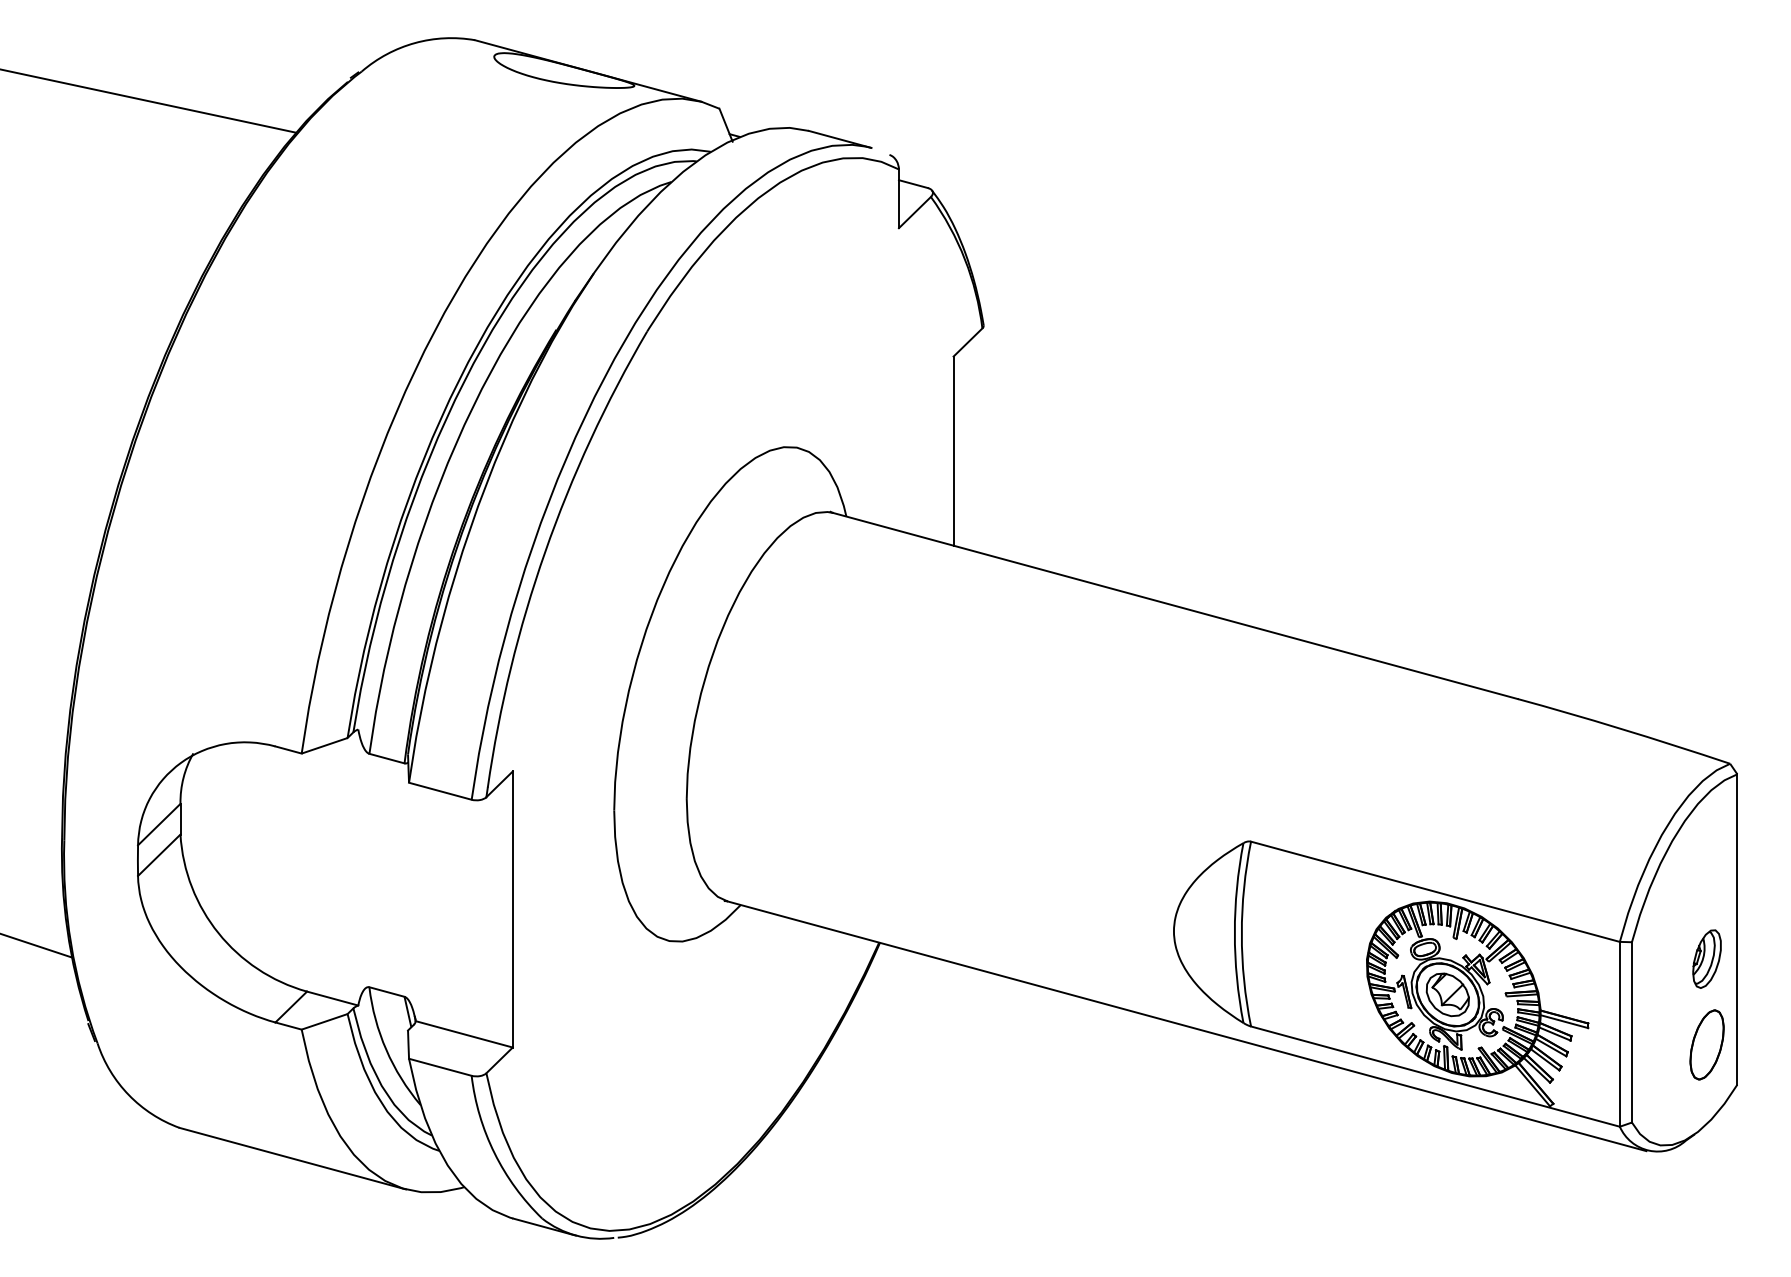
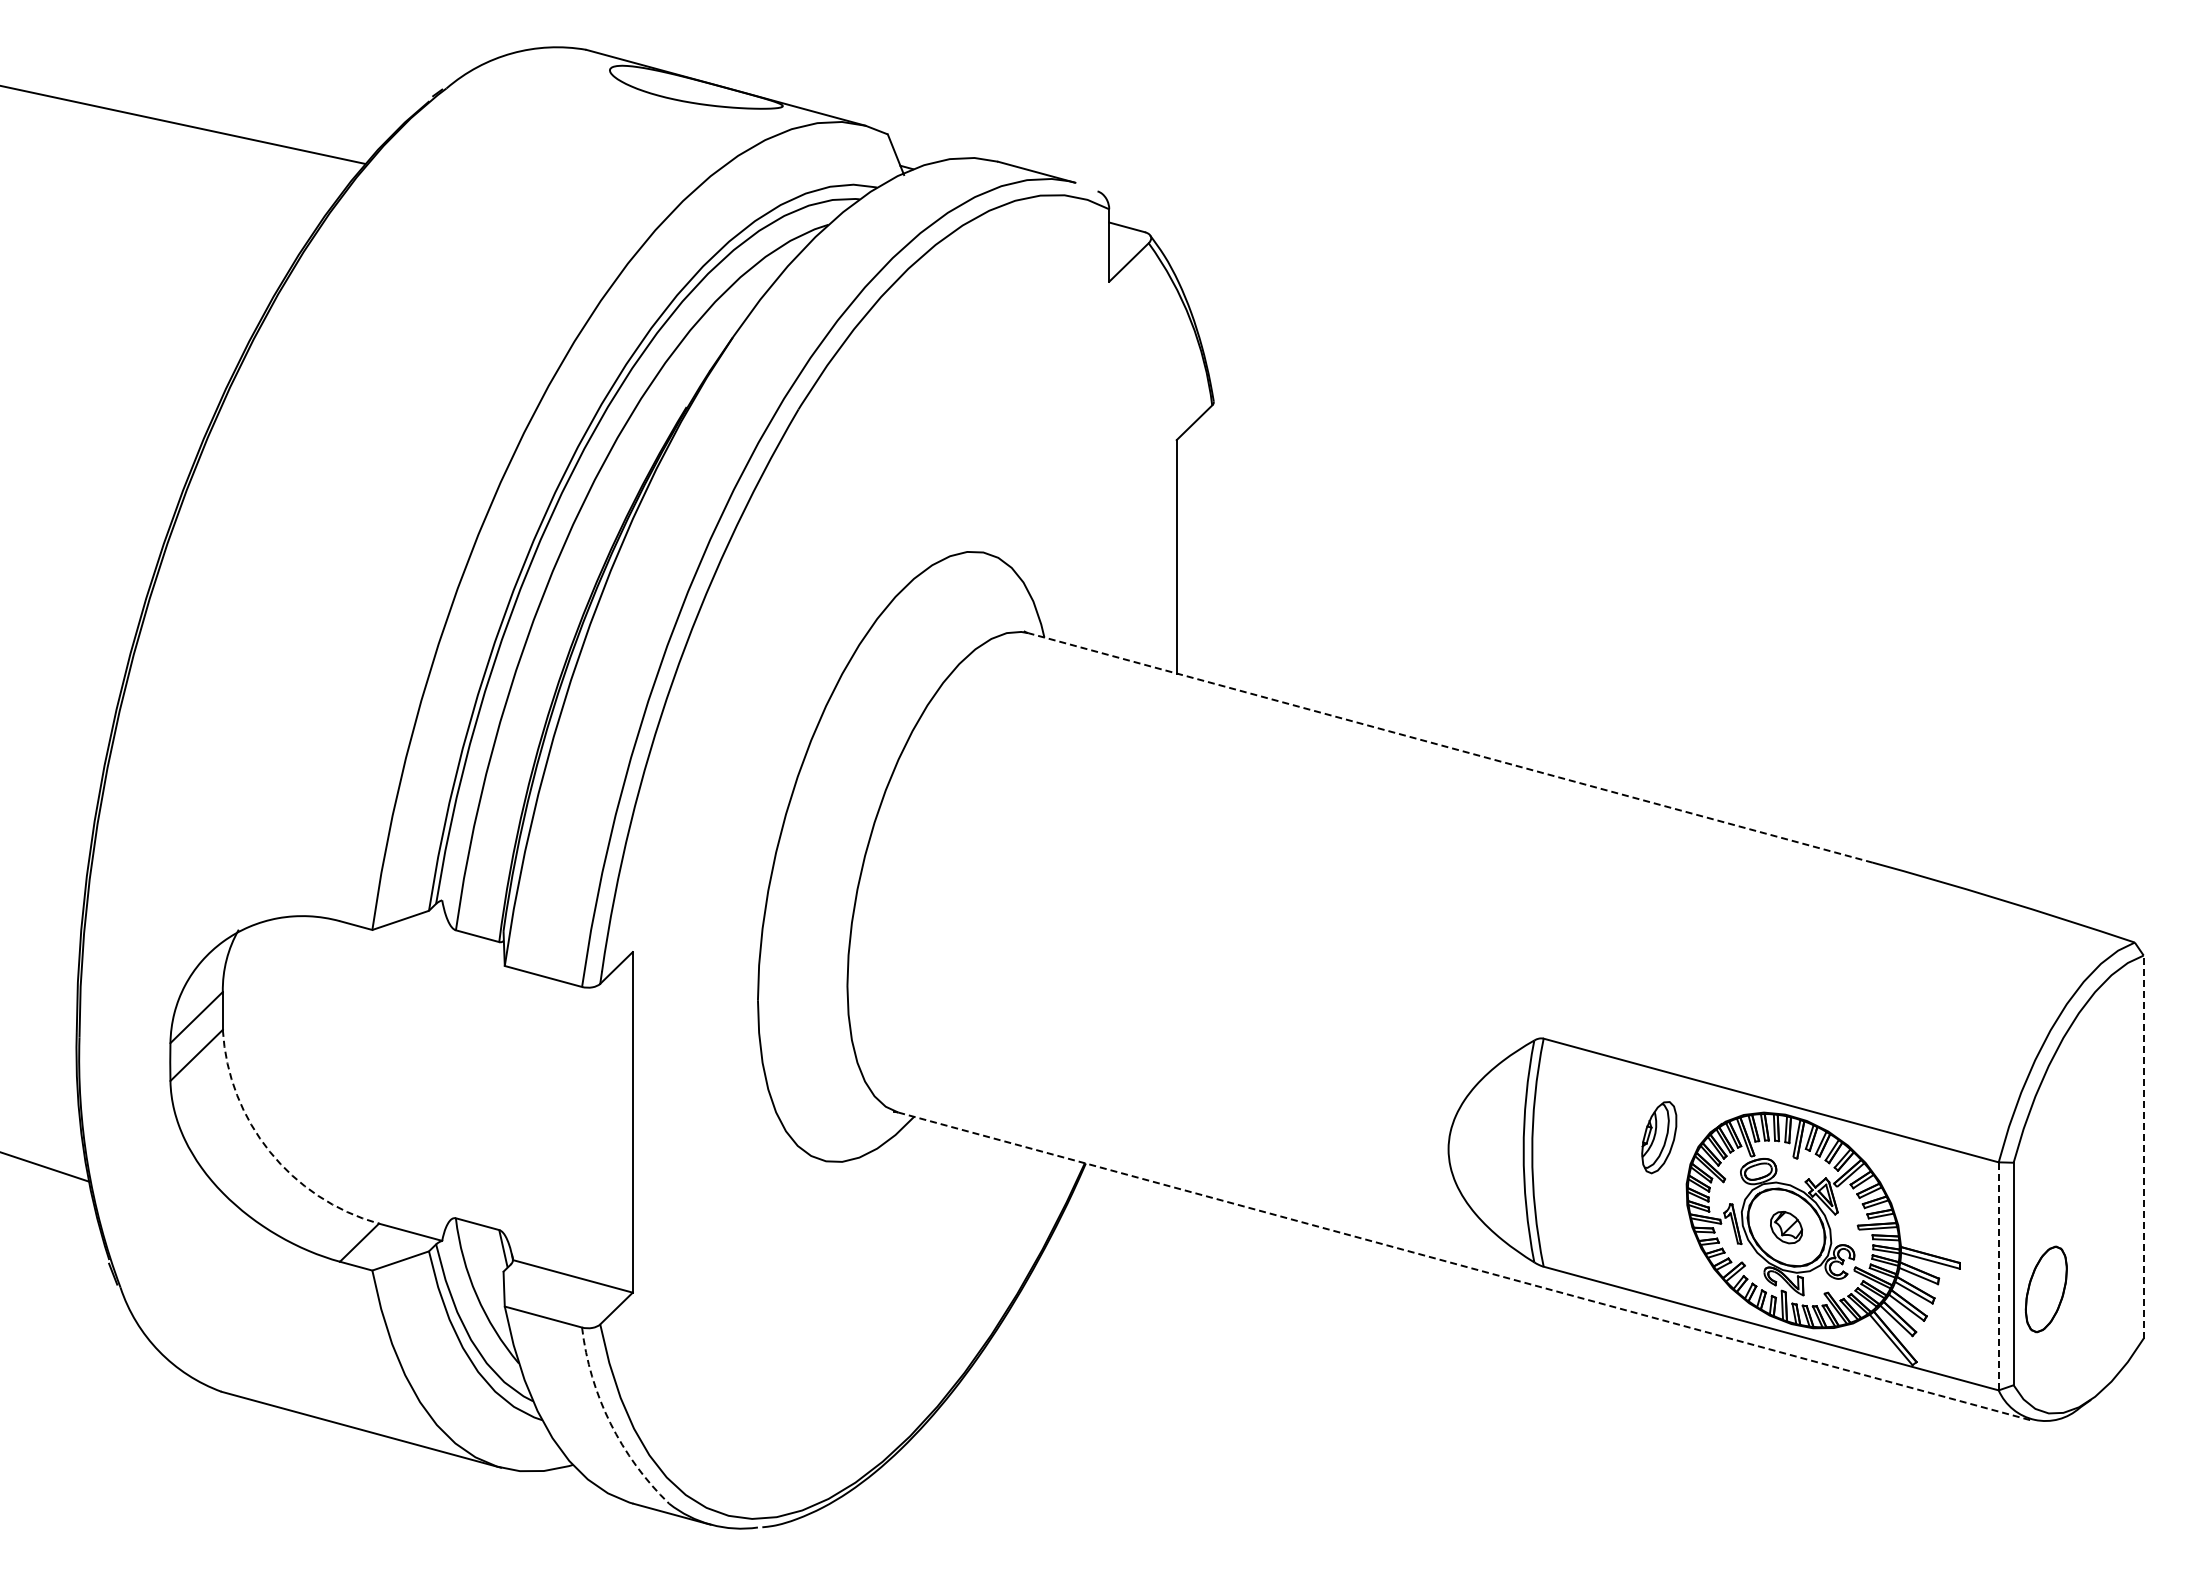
line: (1175, 605) -> (1450, 747), solid -> dashed
line: (1737, 929) -> (2143, 1146), solid -> dashed
arc: (218, 933) -> (269, 1151), solid -> dashed
part: (1707, 959) -> (1659, 1137), moved
part: (1447, 994) -> (1786, 1227), size x0.6
line: (1187, 1026) -> (1465, 1266), solid -> dashed
line: (1619, 1033) -> (1998, 1275), solid -> dashed
part: (1706, 1044) -> (2045, 1289), moved
arc: (494, 1153) -> (610, 1423), solid -> dashed

